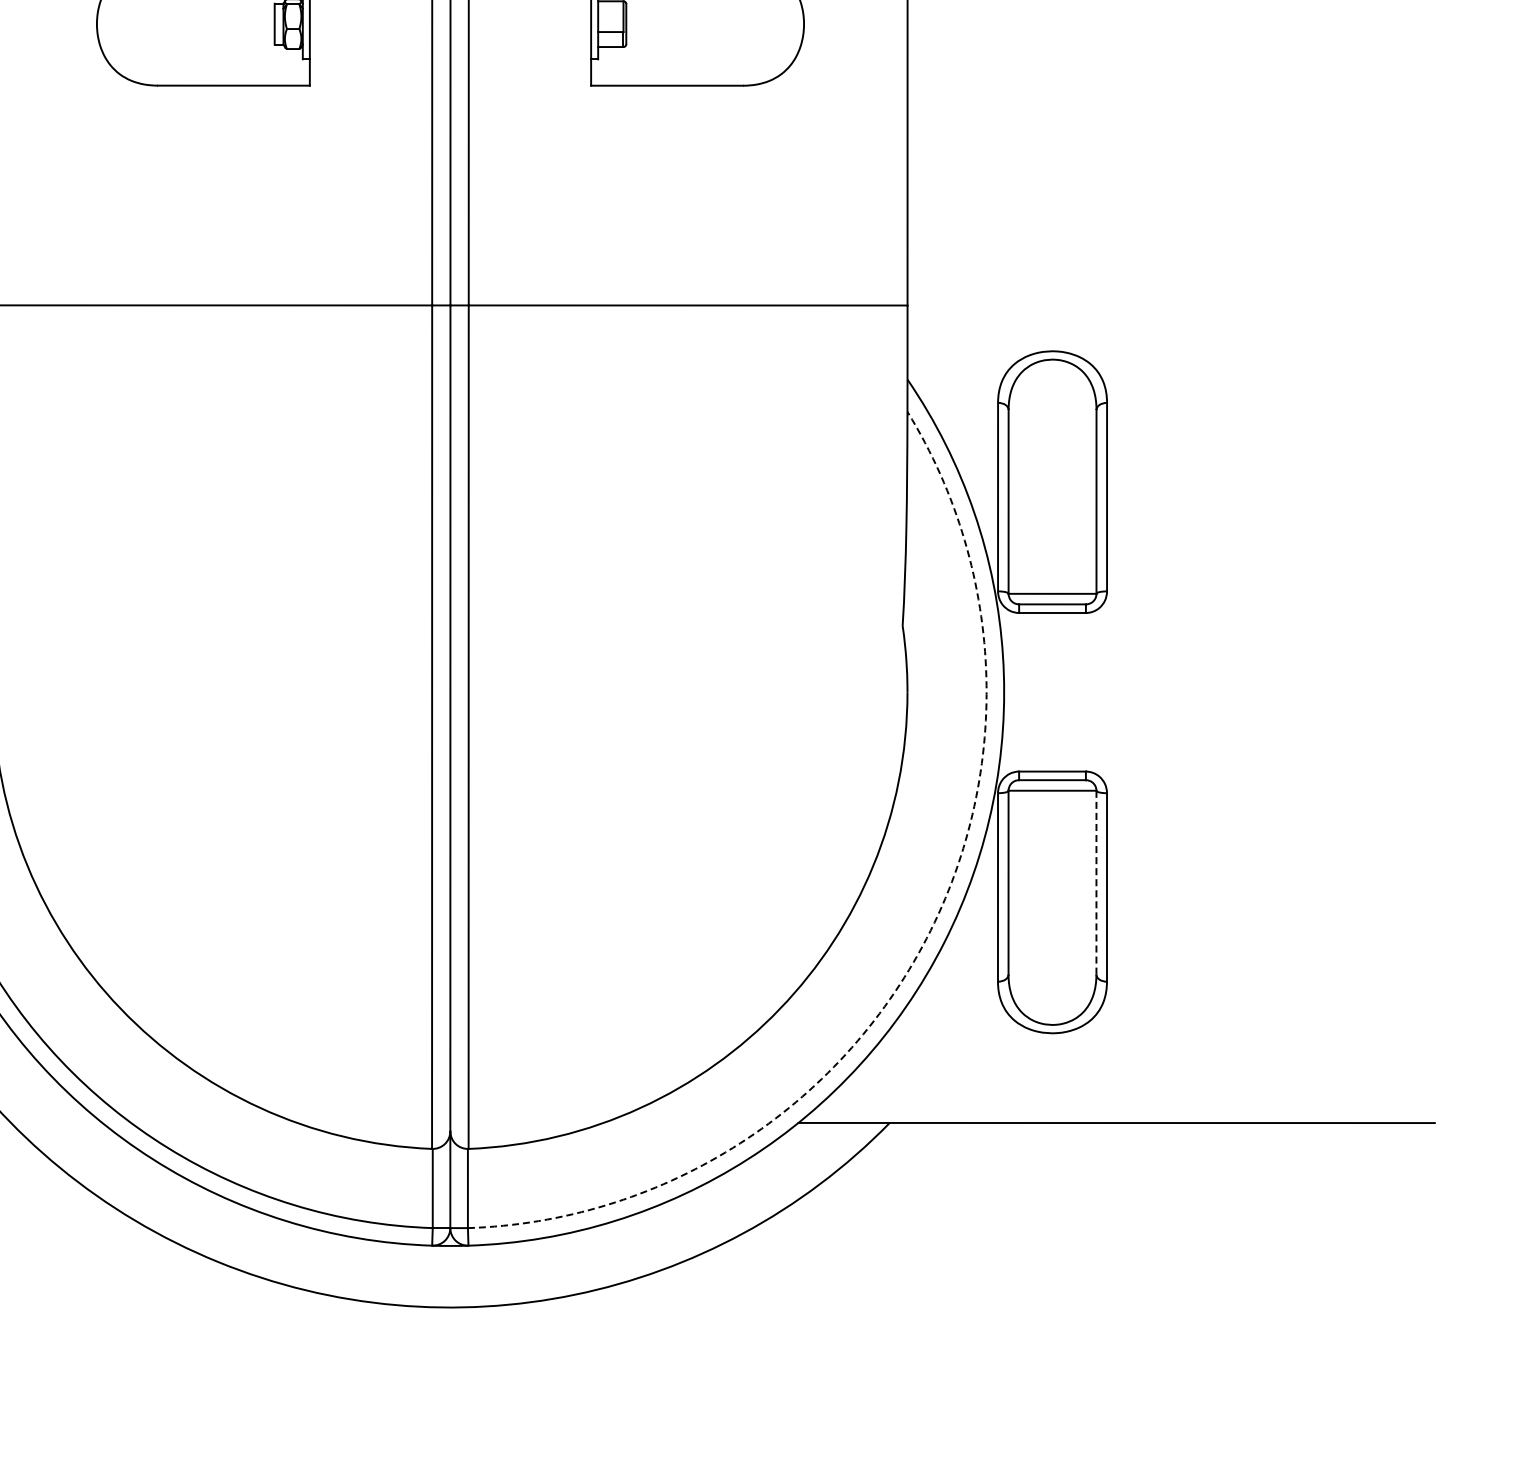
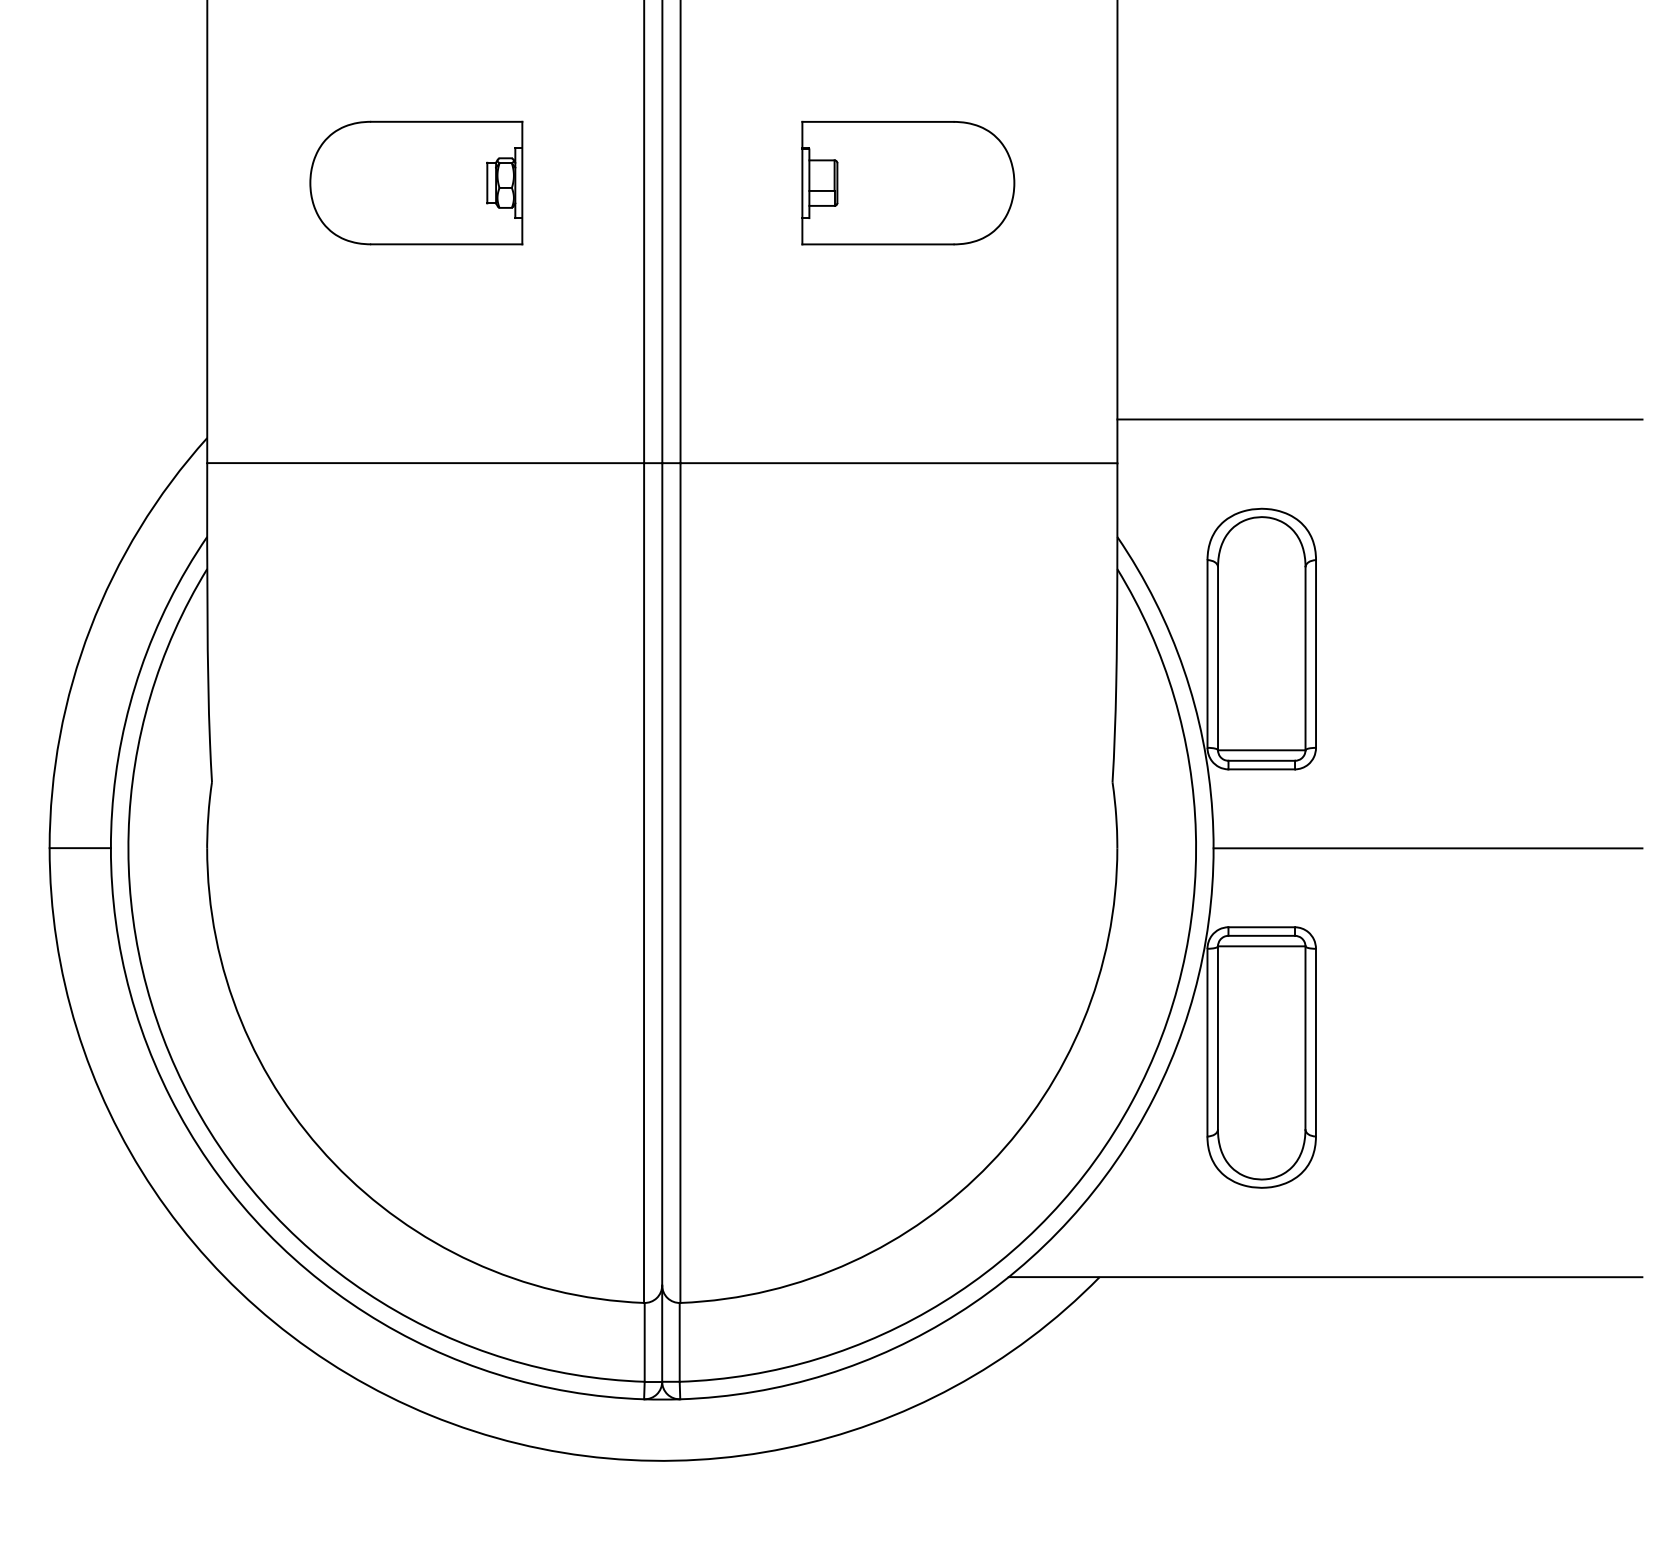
line: (1170, 261) -> (1379, 419), added
line: (1219, 692) -> (1427, 848), added
line: (1096, 882) -> (1305, 1037), dashed -> solid
arc: (922, 946) -> (1132, 1101), dashed -> solid

